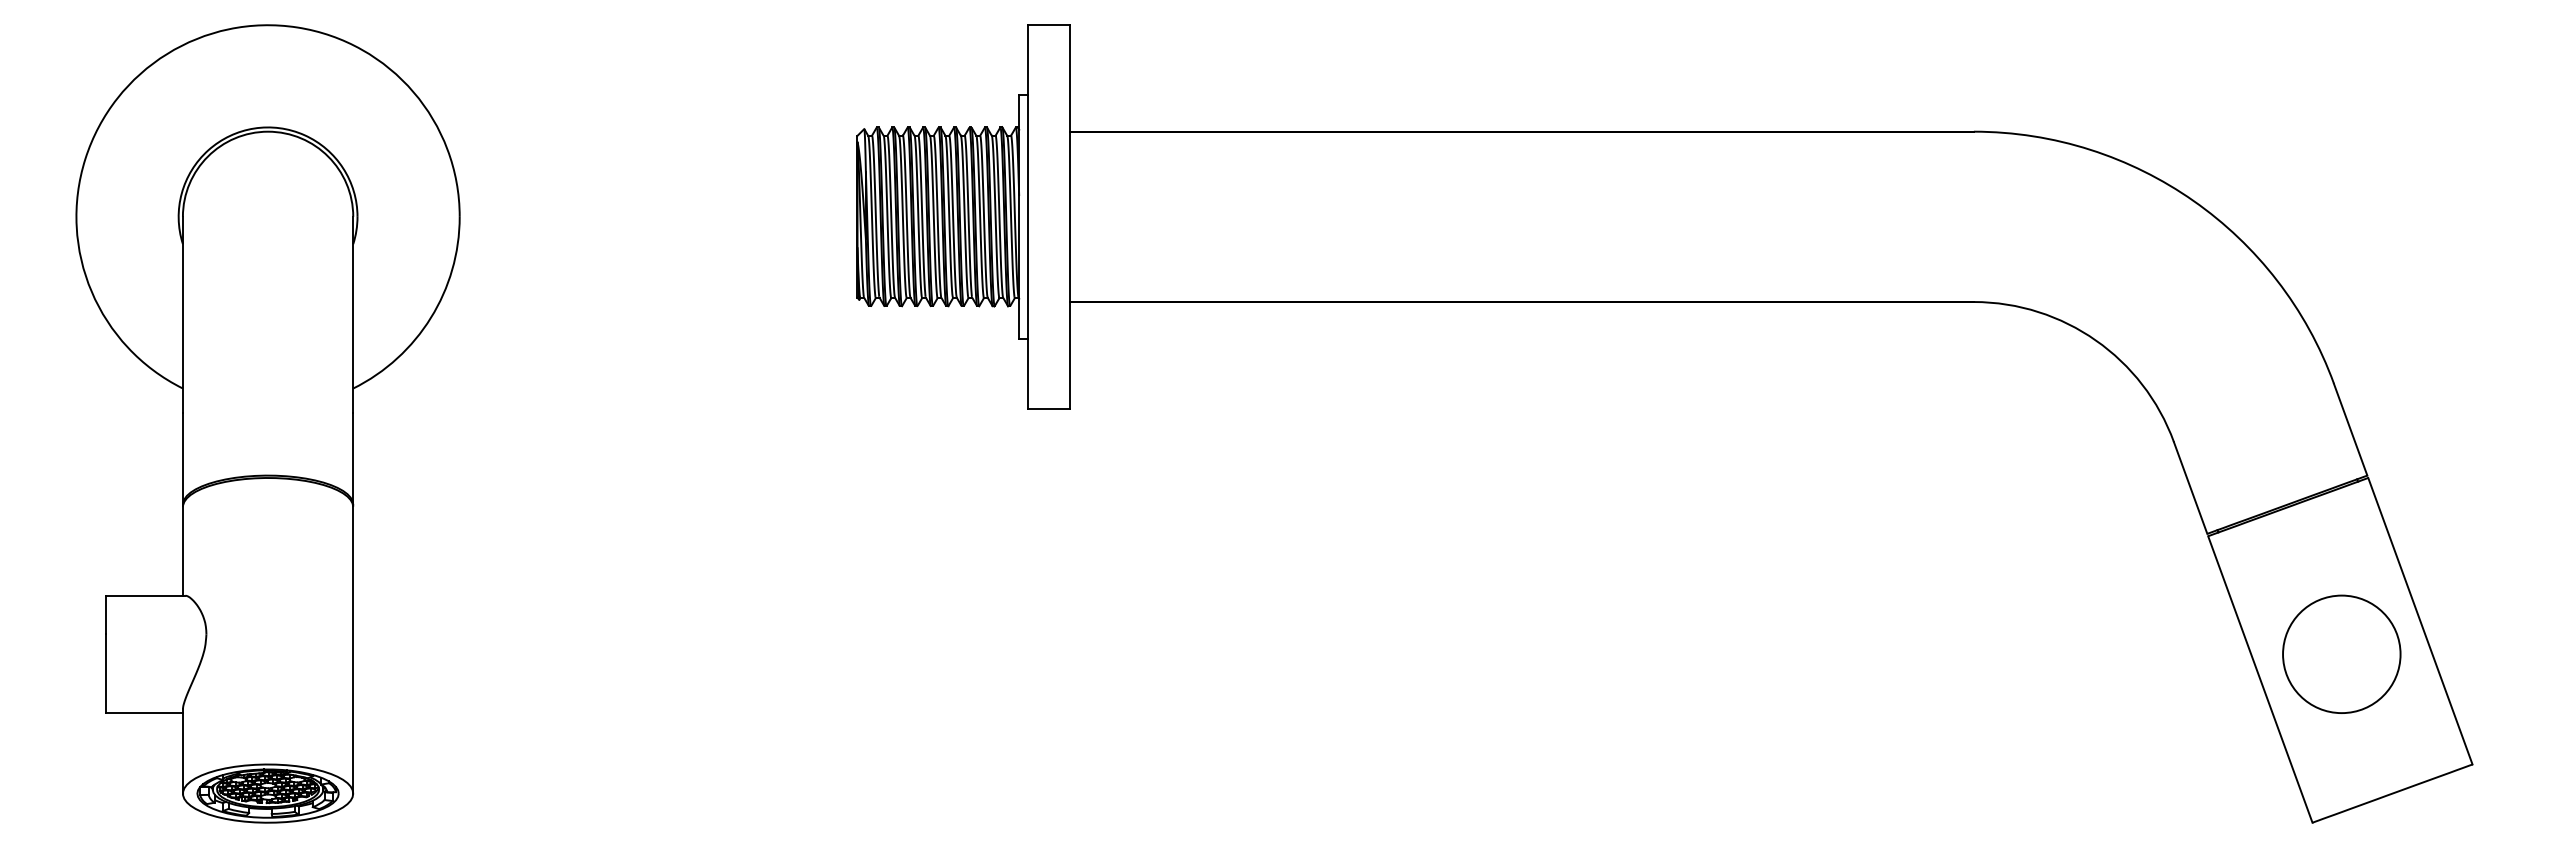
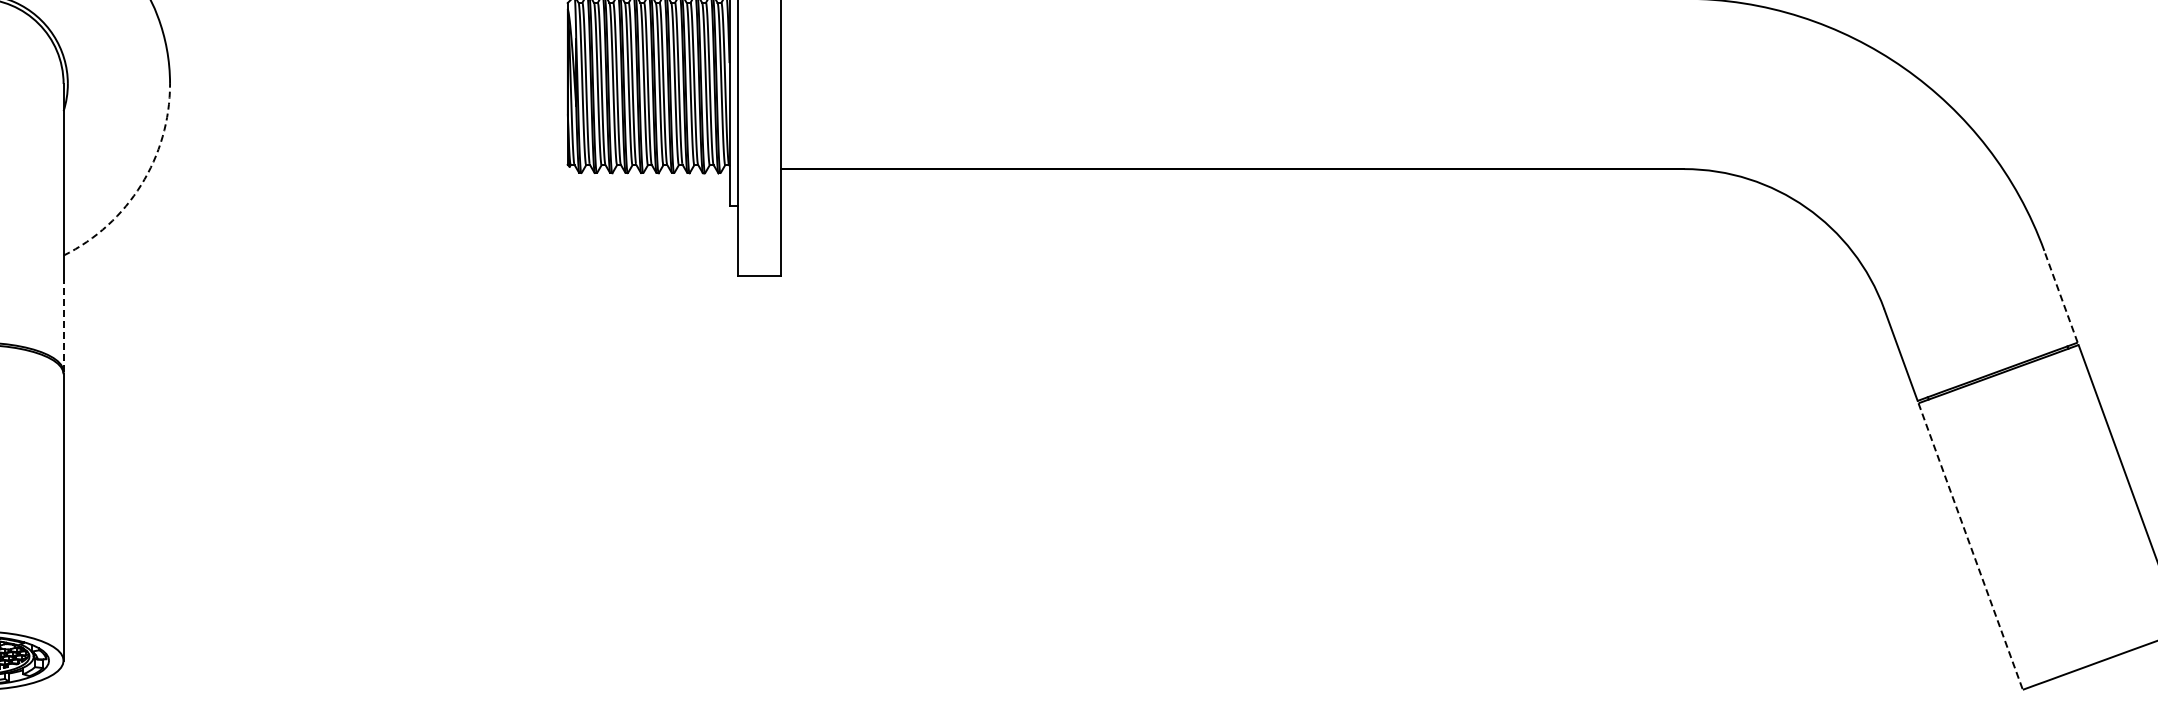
arc: (430, 317) -> (140, 184), solid -> dashed
line: (2350, 429) -> (2060, 296), solid -> dashed
line: (353, 458) -> (63, 325), solid -> dashed
circle: (2341, 653) -> (2051, 520), removed
line: (2260, 679) -> (1970, 546), solid -> dashed

